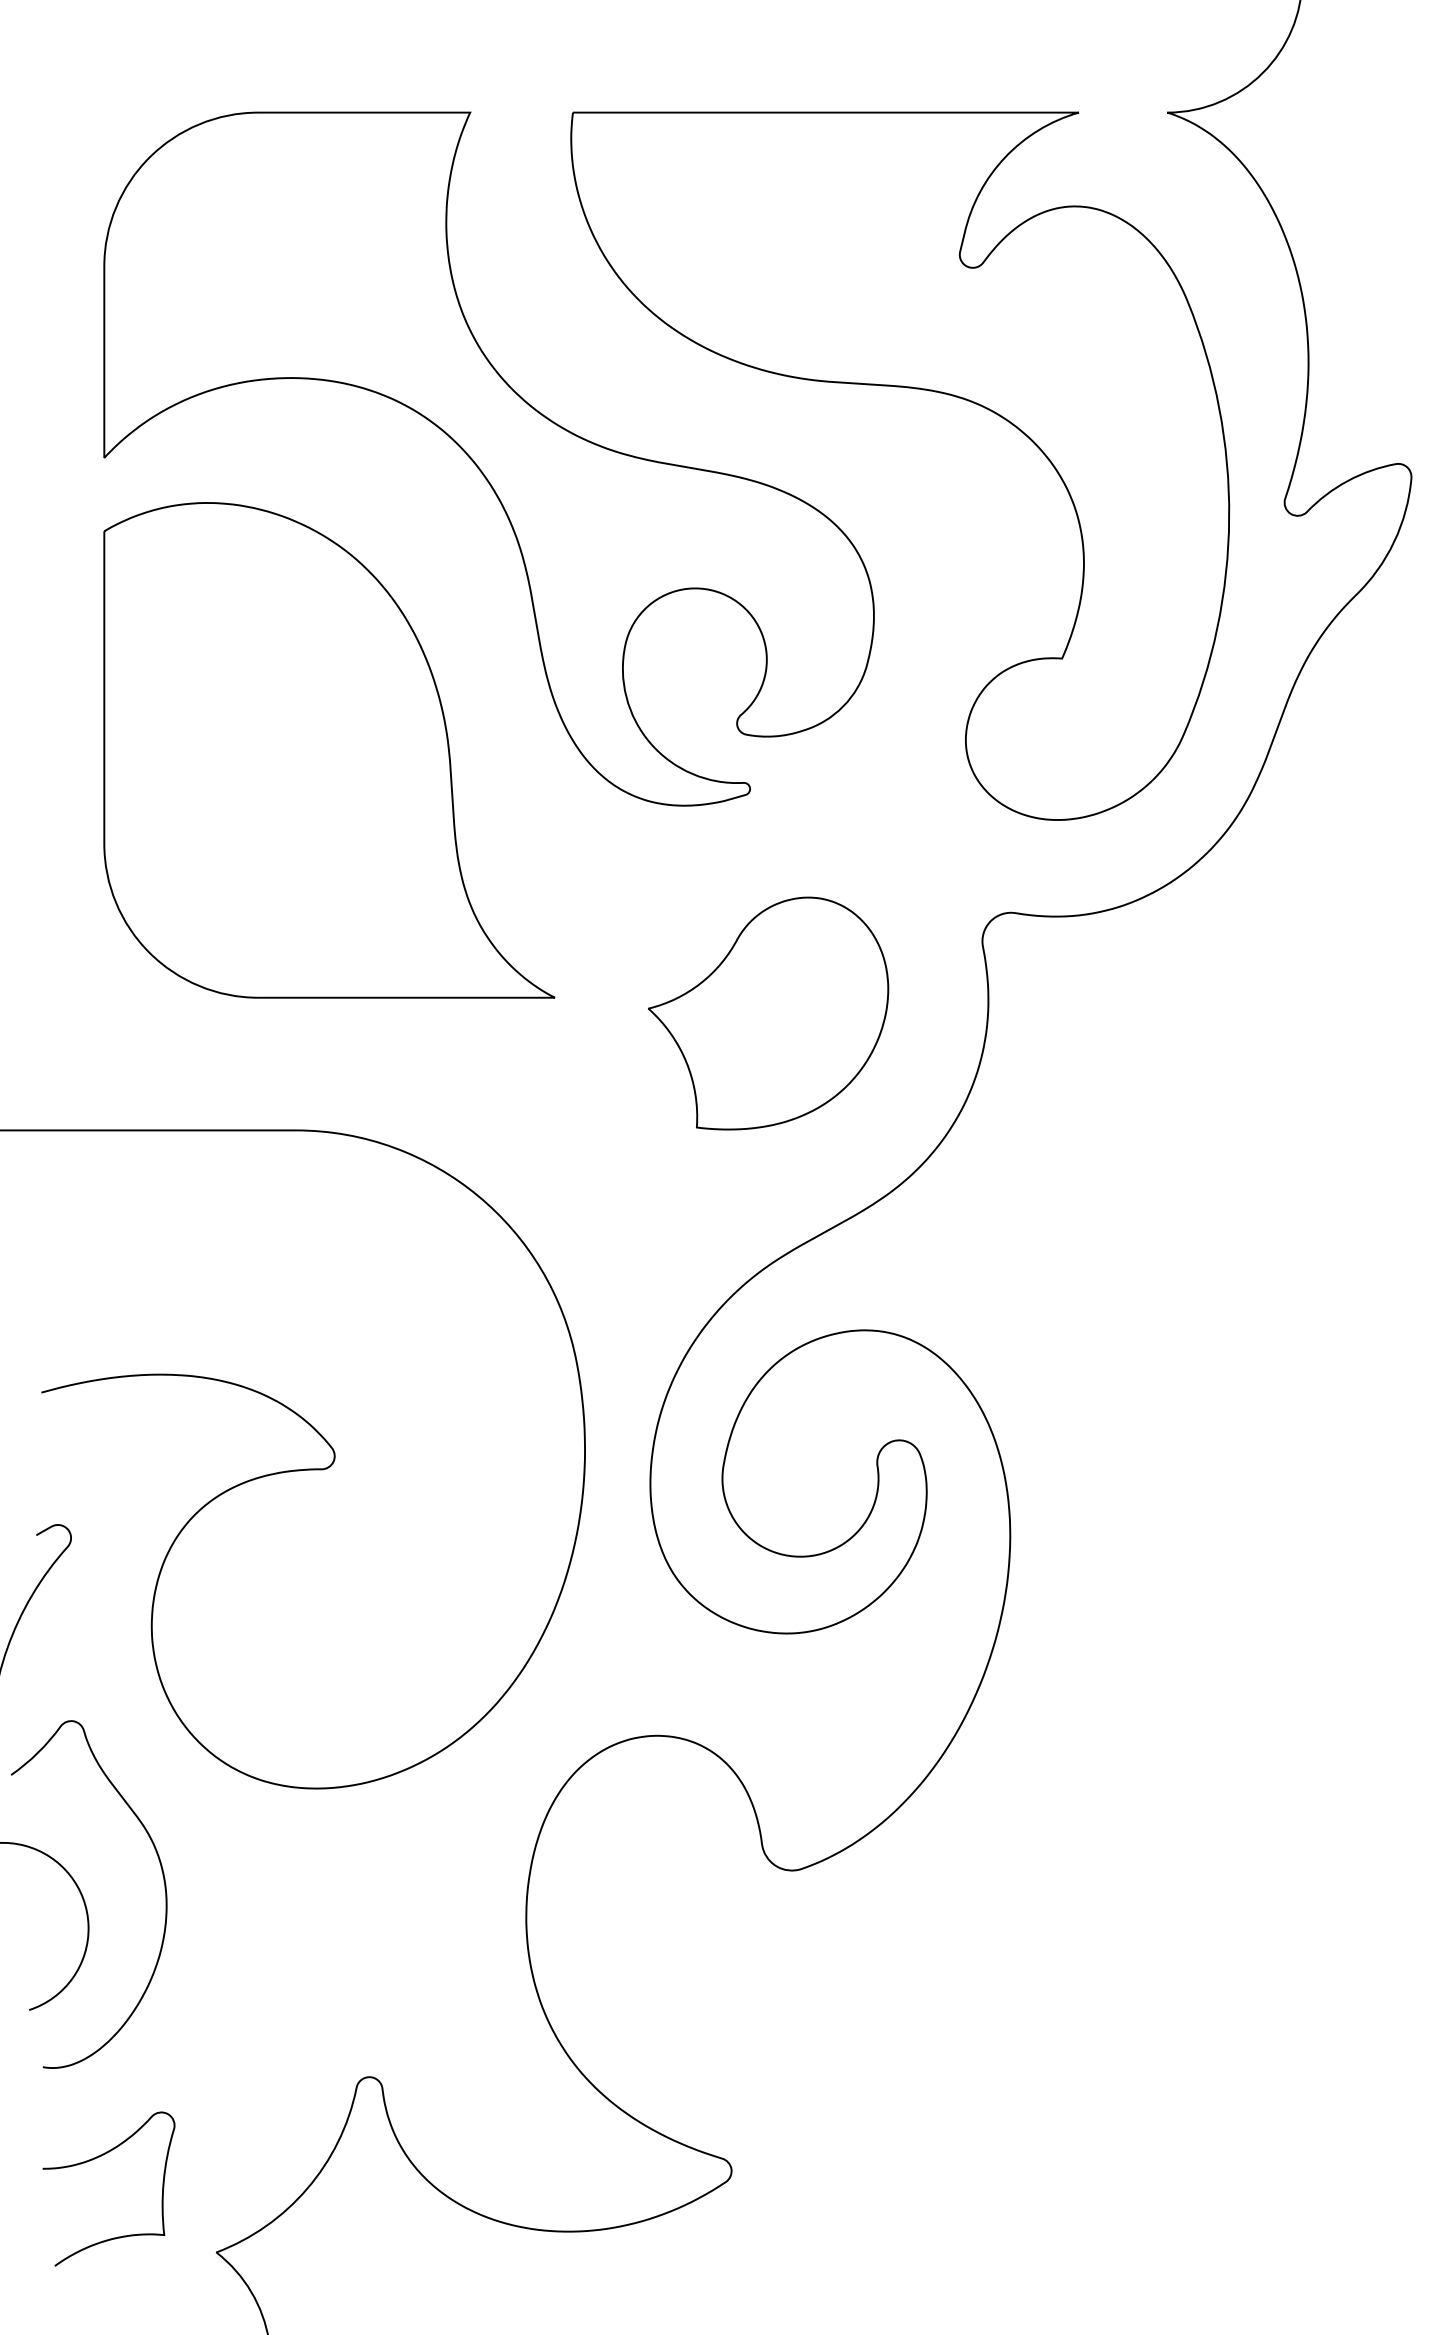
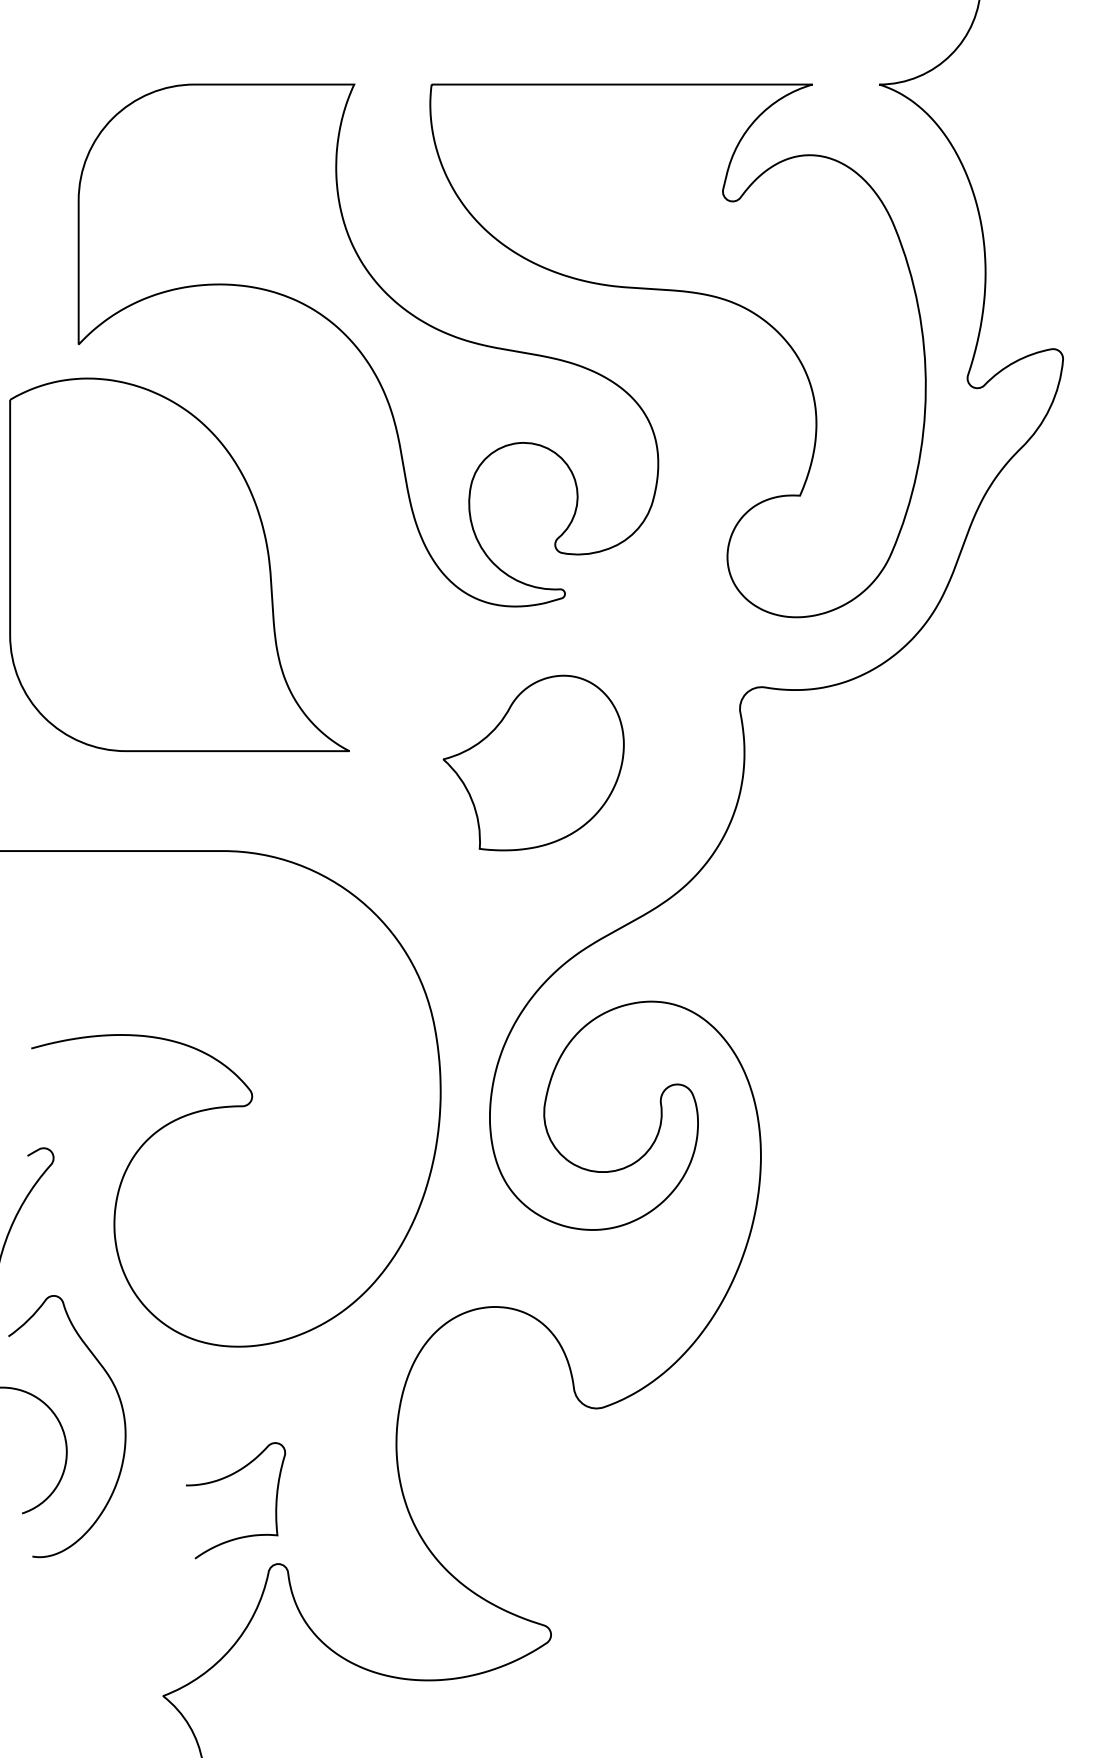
part: (329, 750) -> (179, 564), moved
part: (768, 1013) -> (533, 763), moved
curve: (95, 2159) -> (225, 1478), moved

